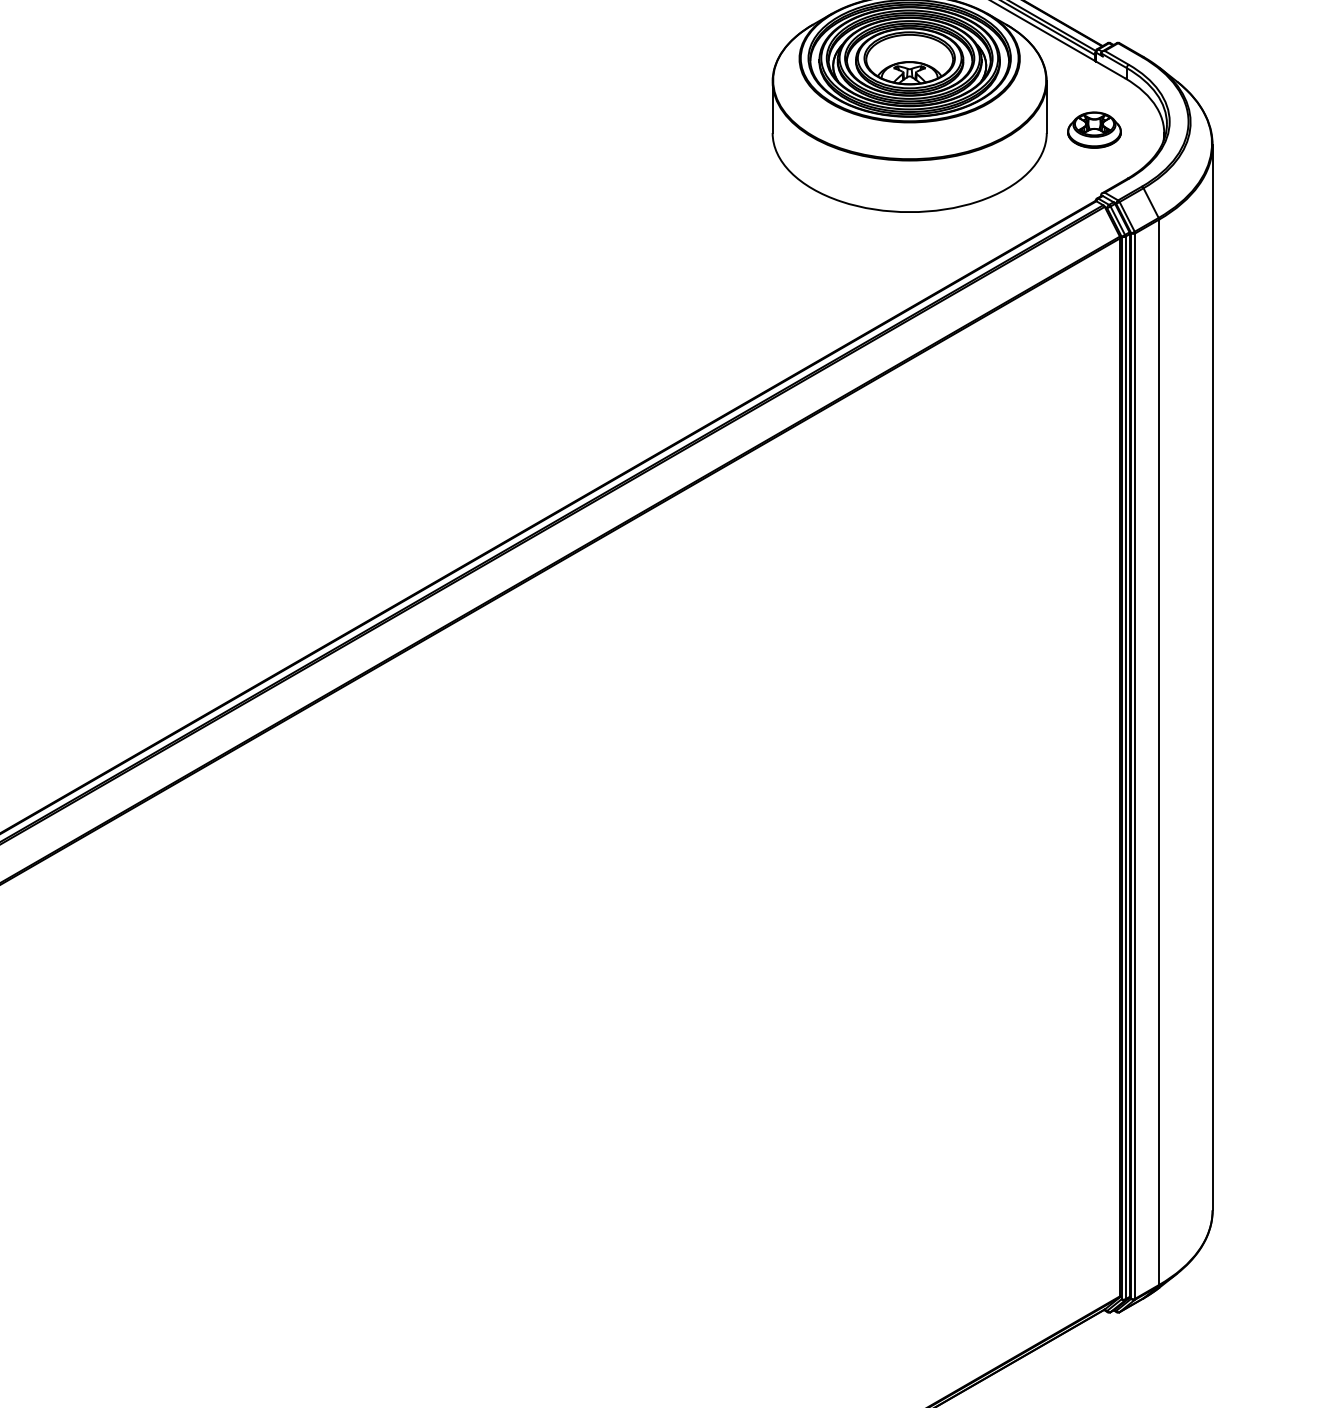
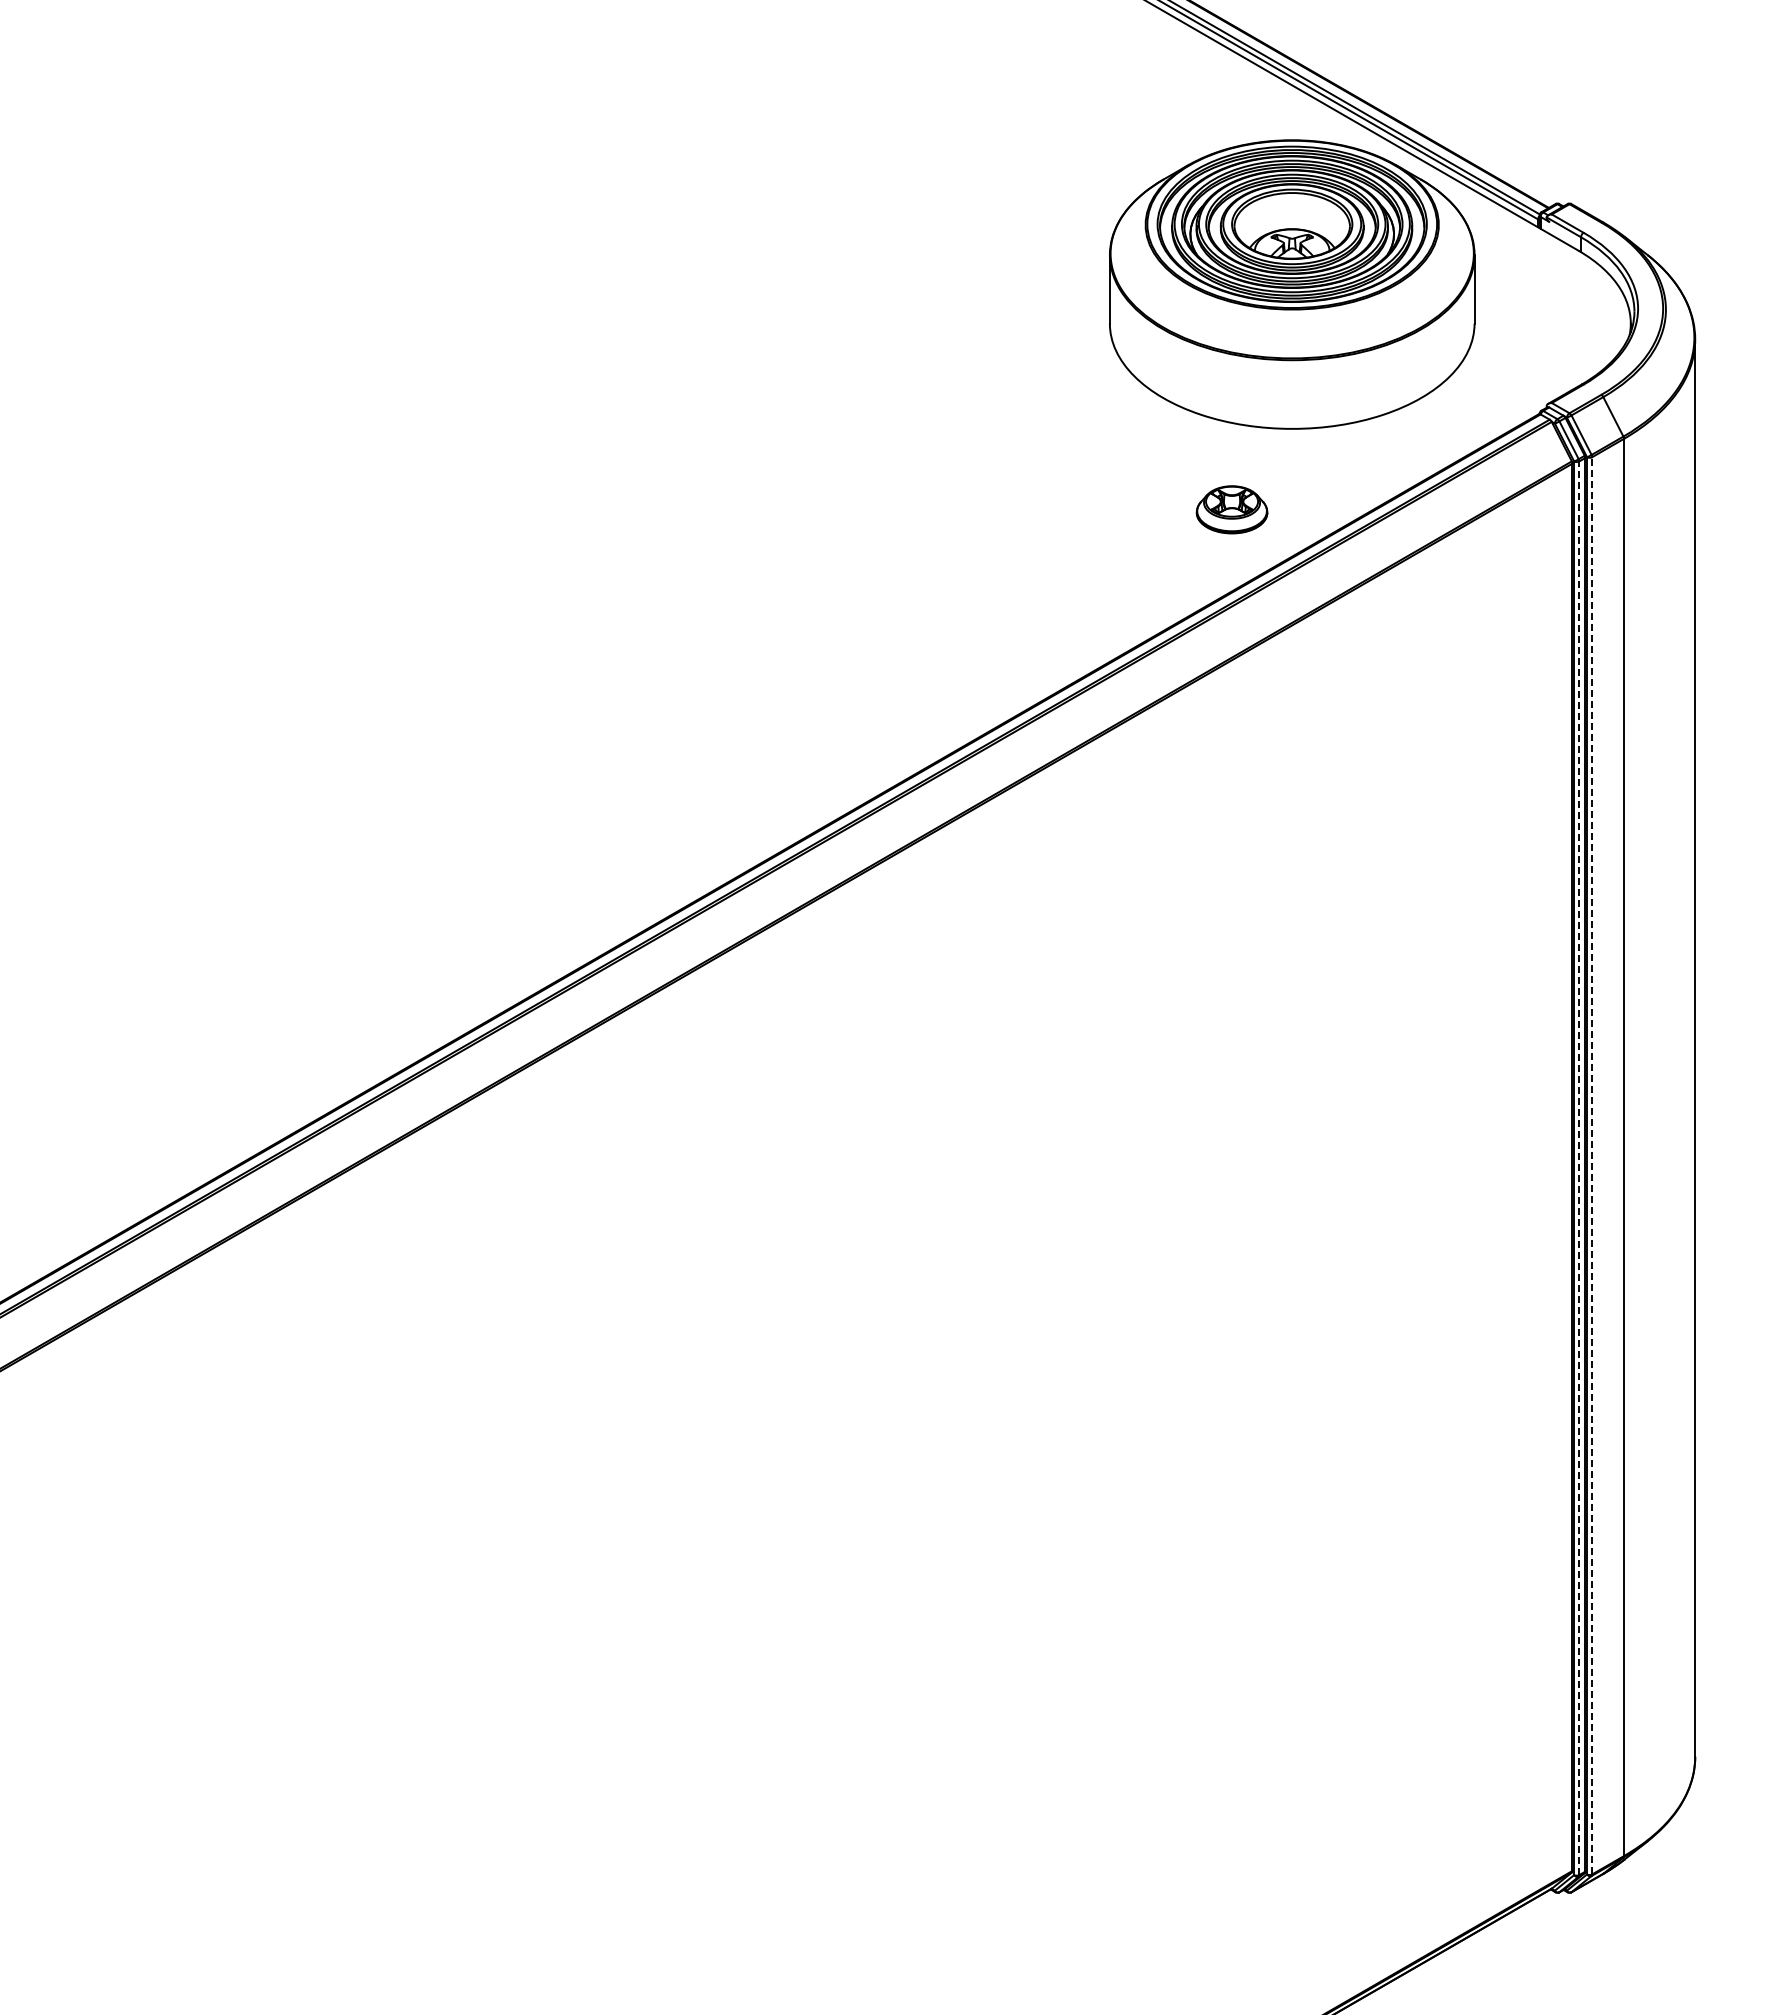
part: (1094, 129) -> (1231, 509), moved
line: (1135, 765) -> (1592, 1165), solid -> dashed
line: (1125, 768) -> (1579, 1168), solid -> dashed

